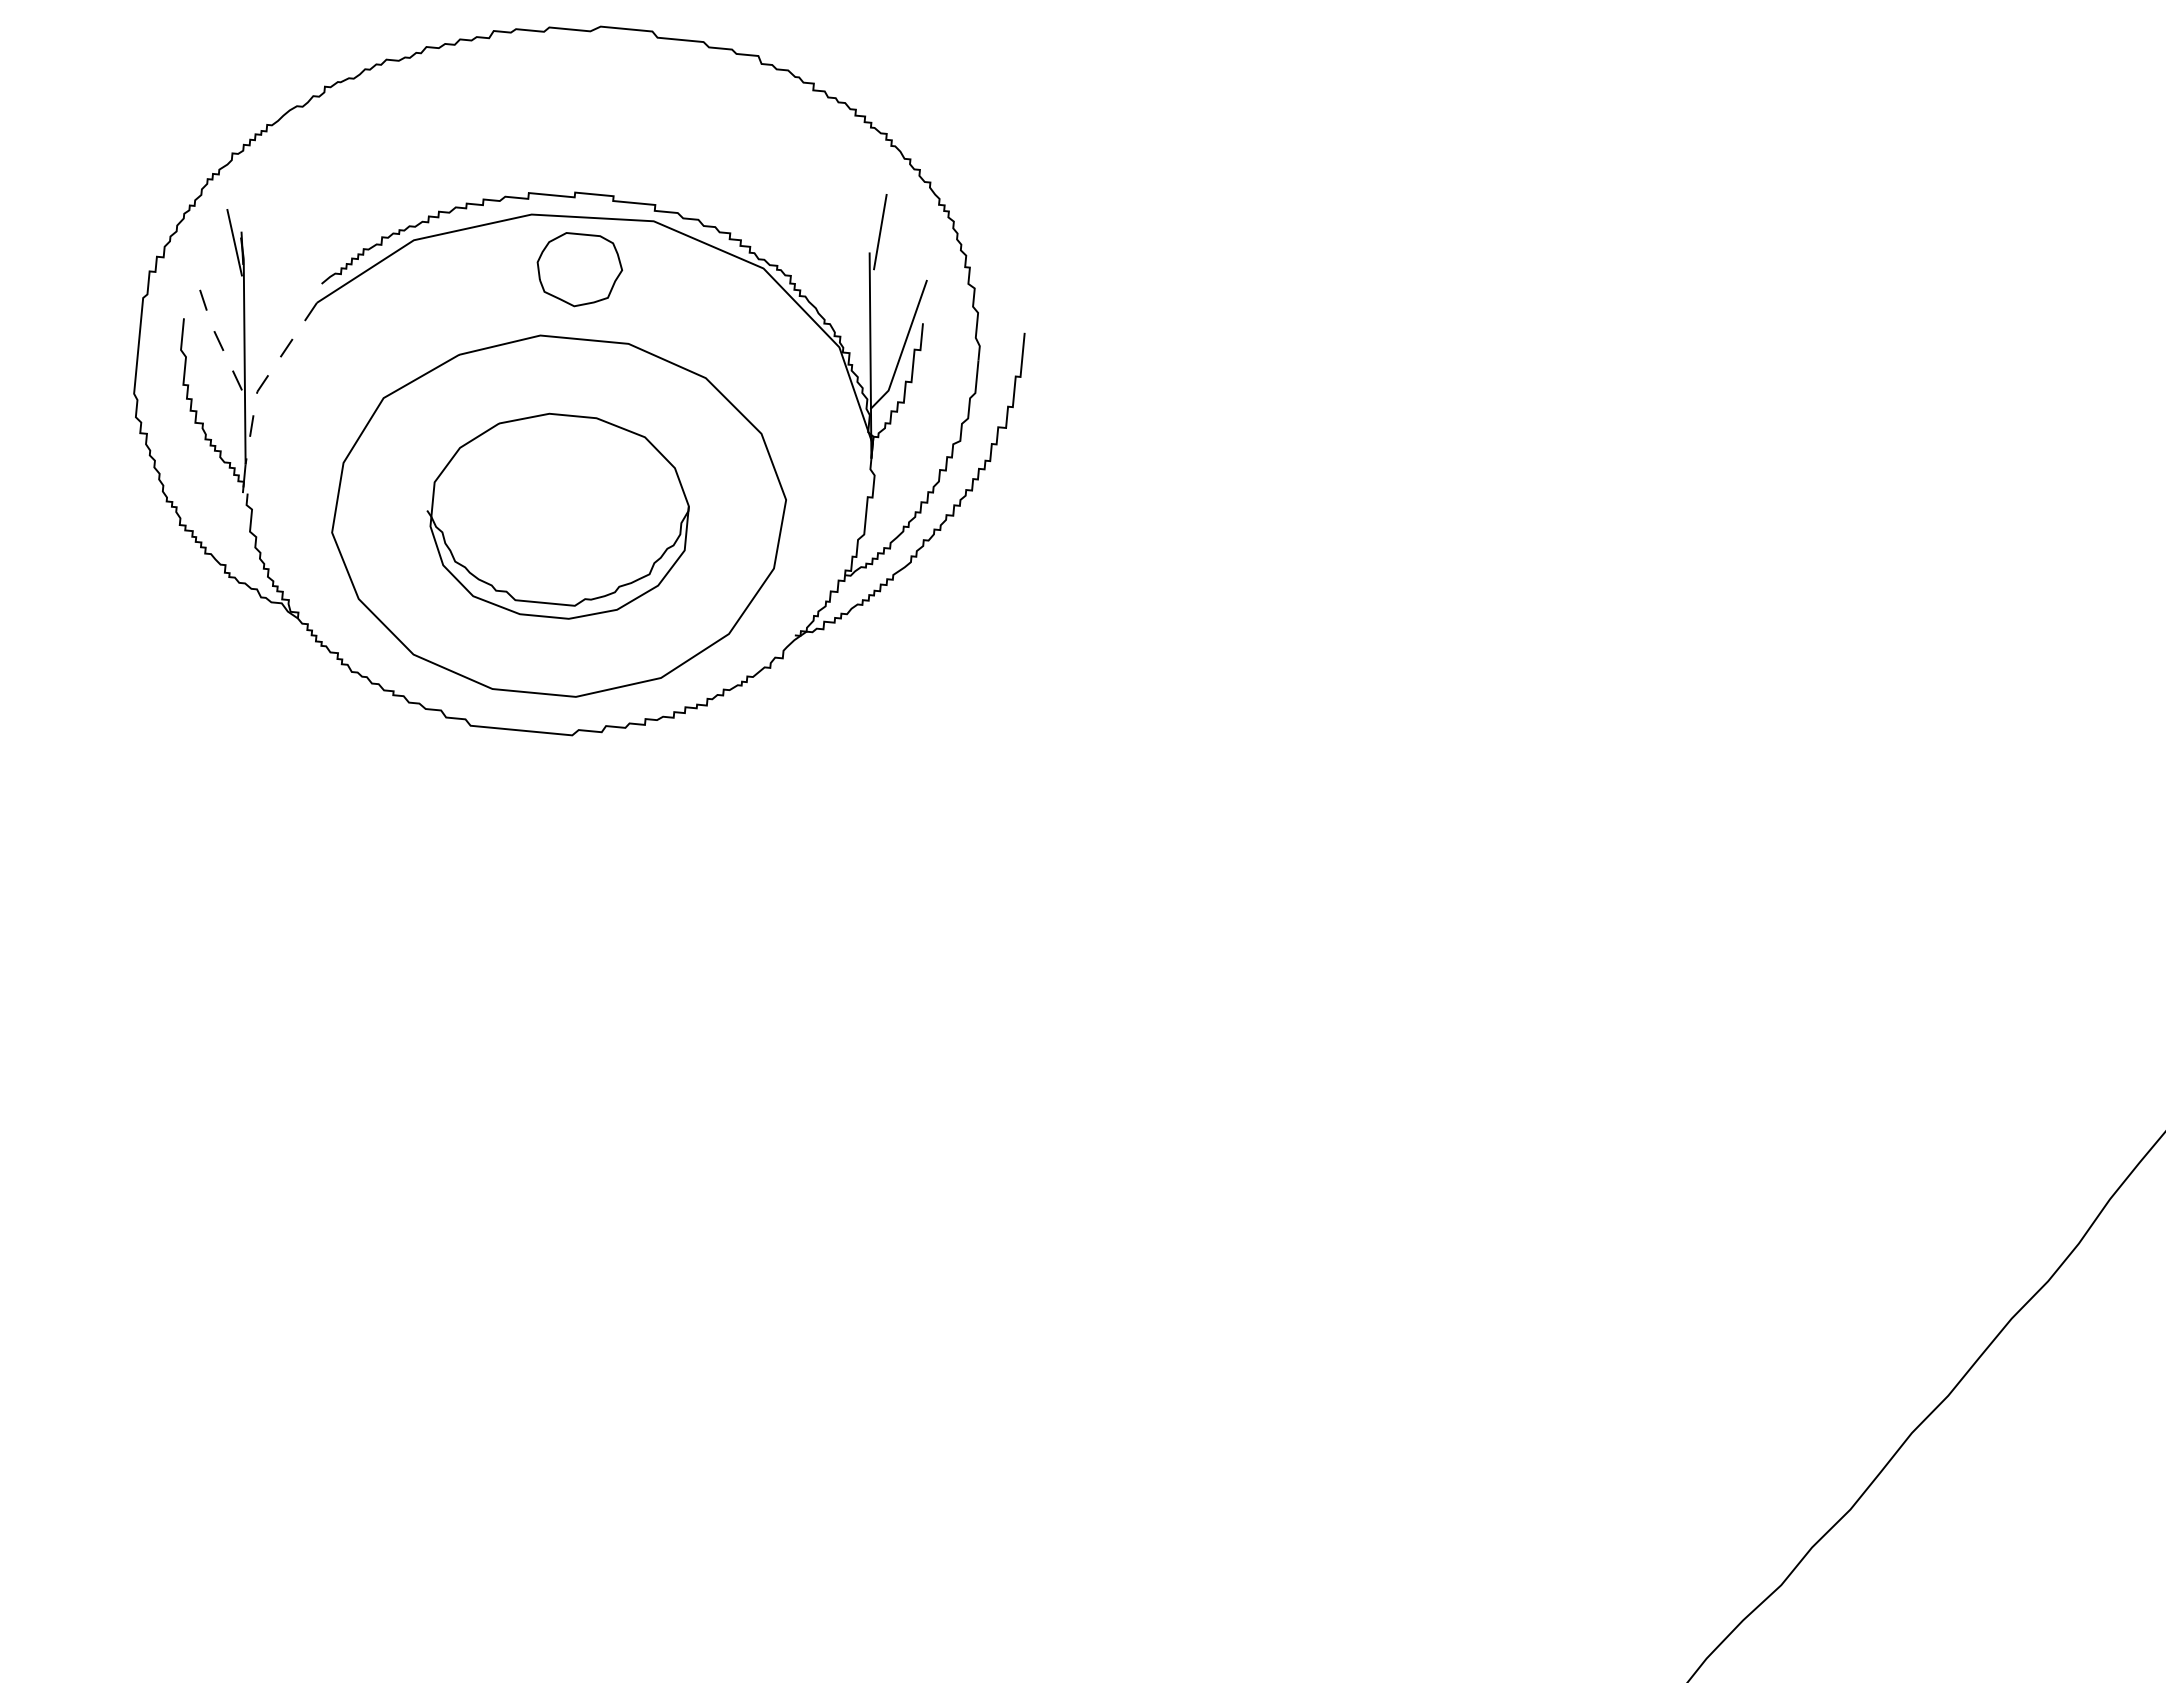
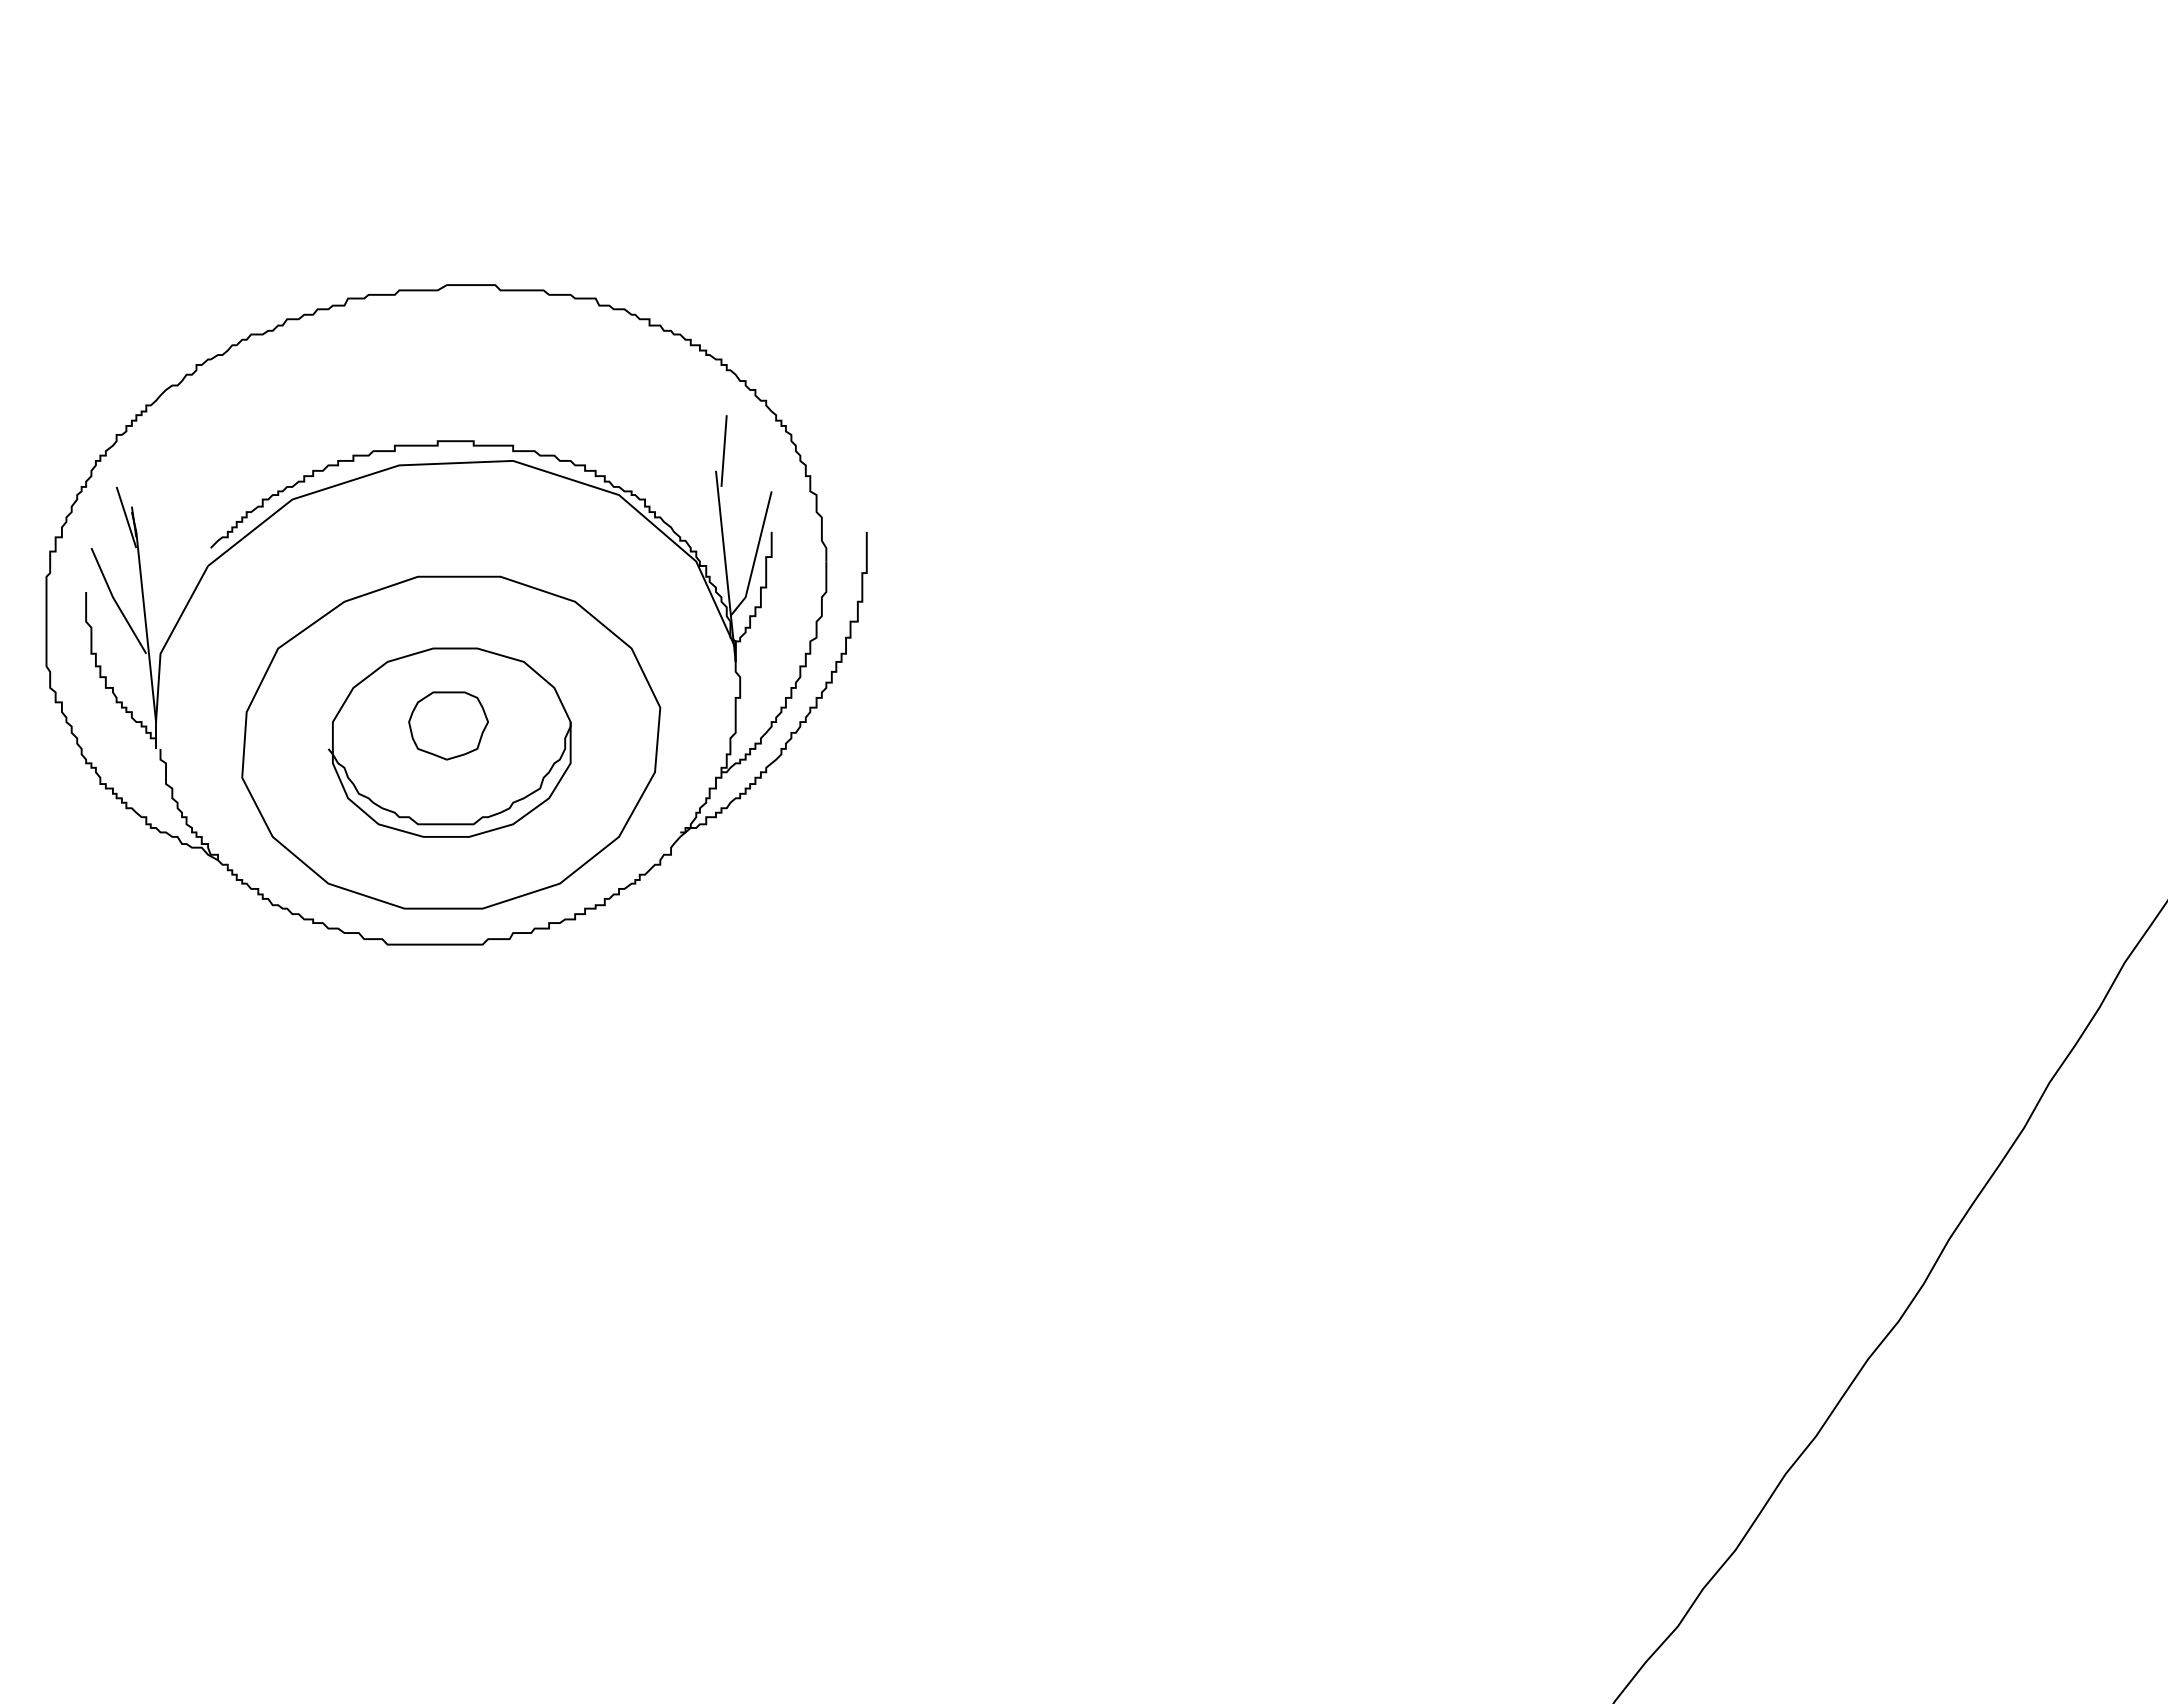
part: (579, 269) -> (448, 725), moved
line: (214, 331) -> (115, 601), dashed -> solid
line: (266, 378) -> (167, 640), dashed -> solid

